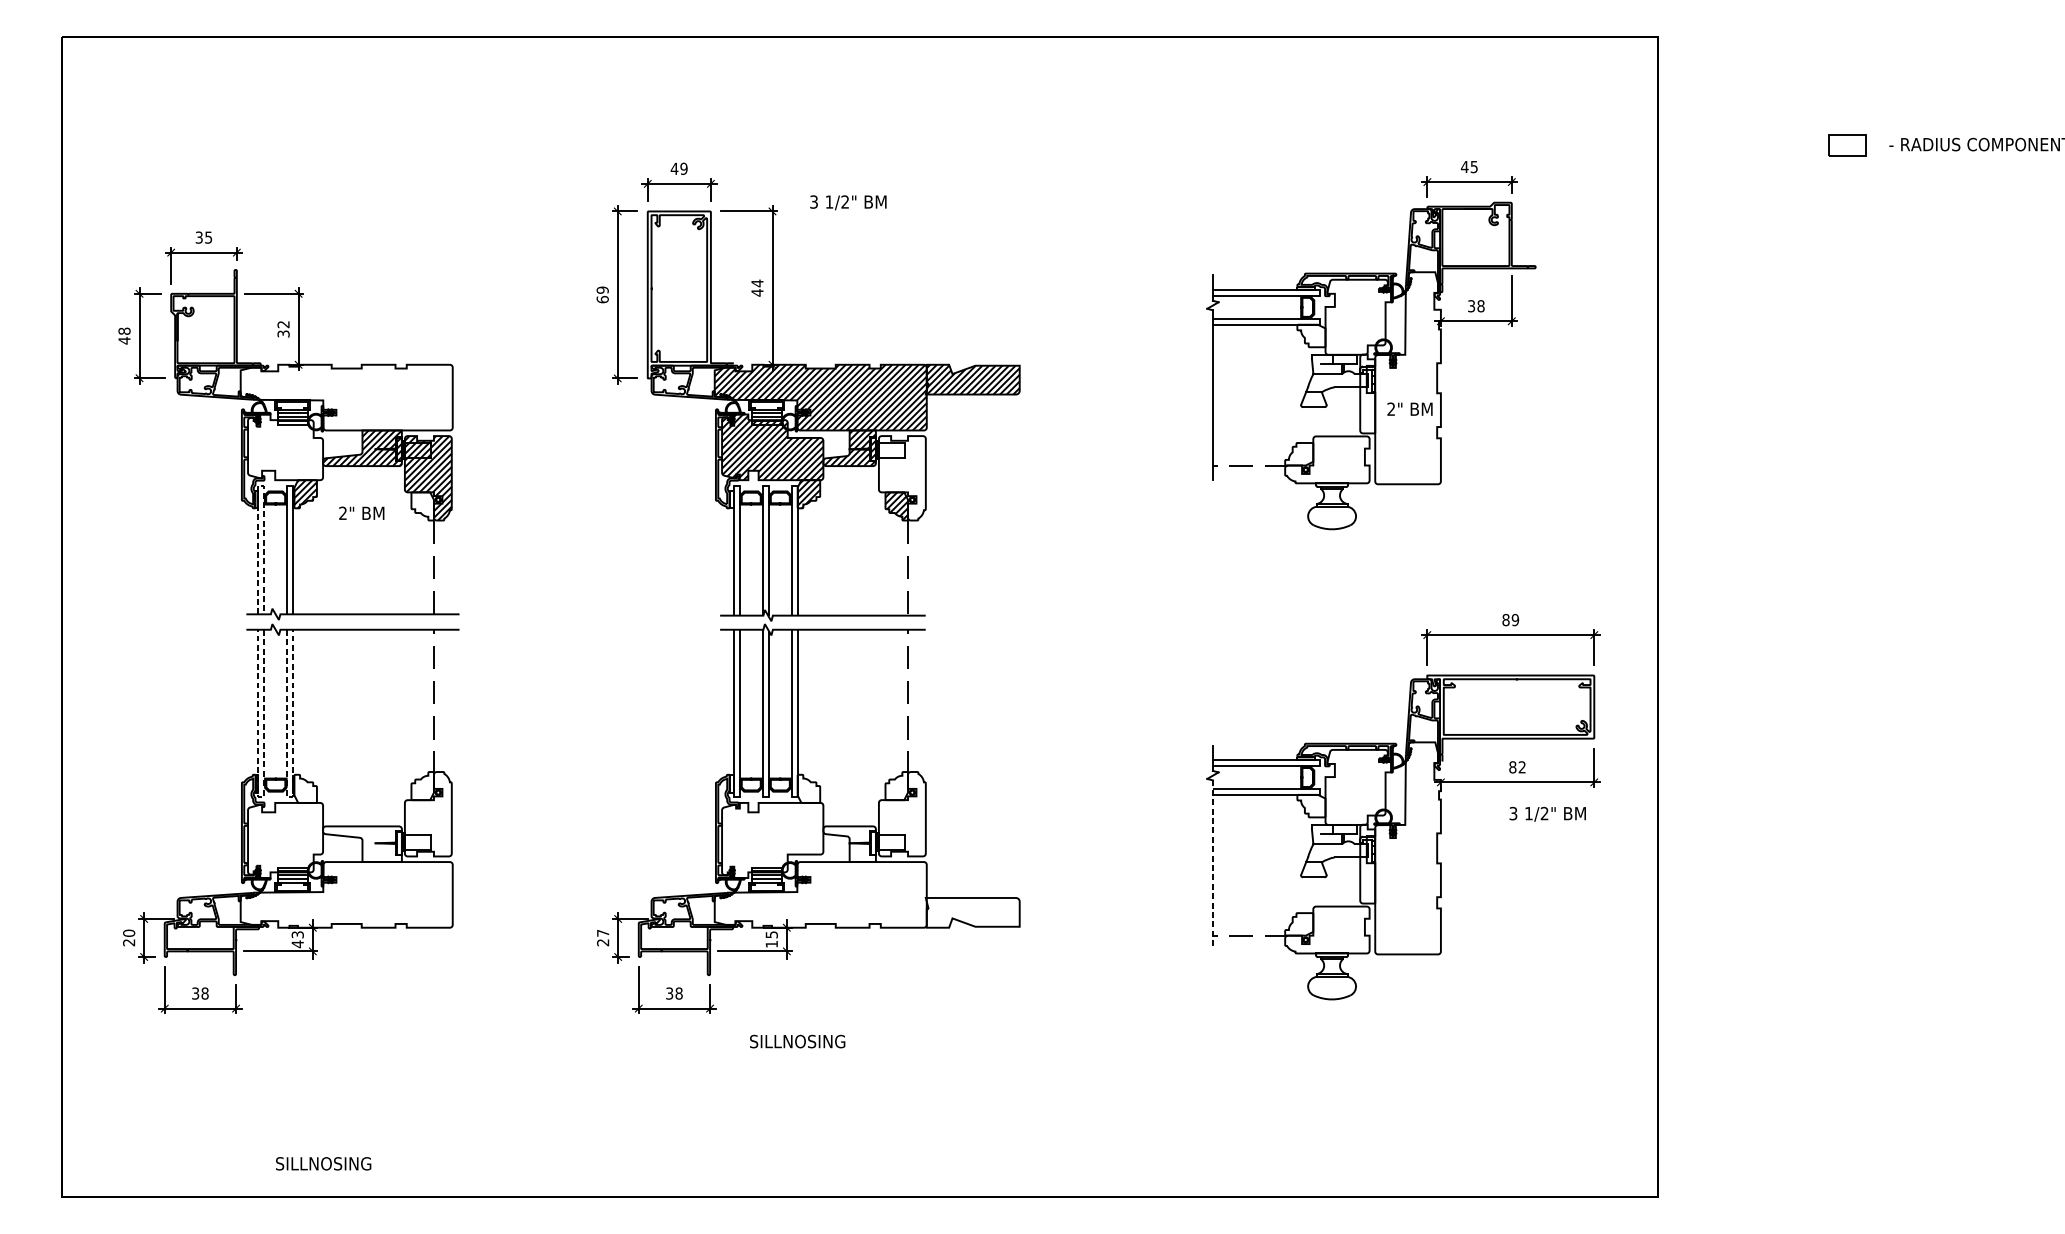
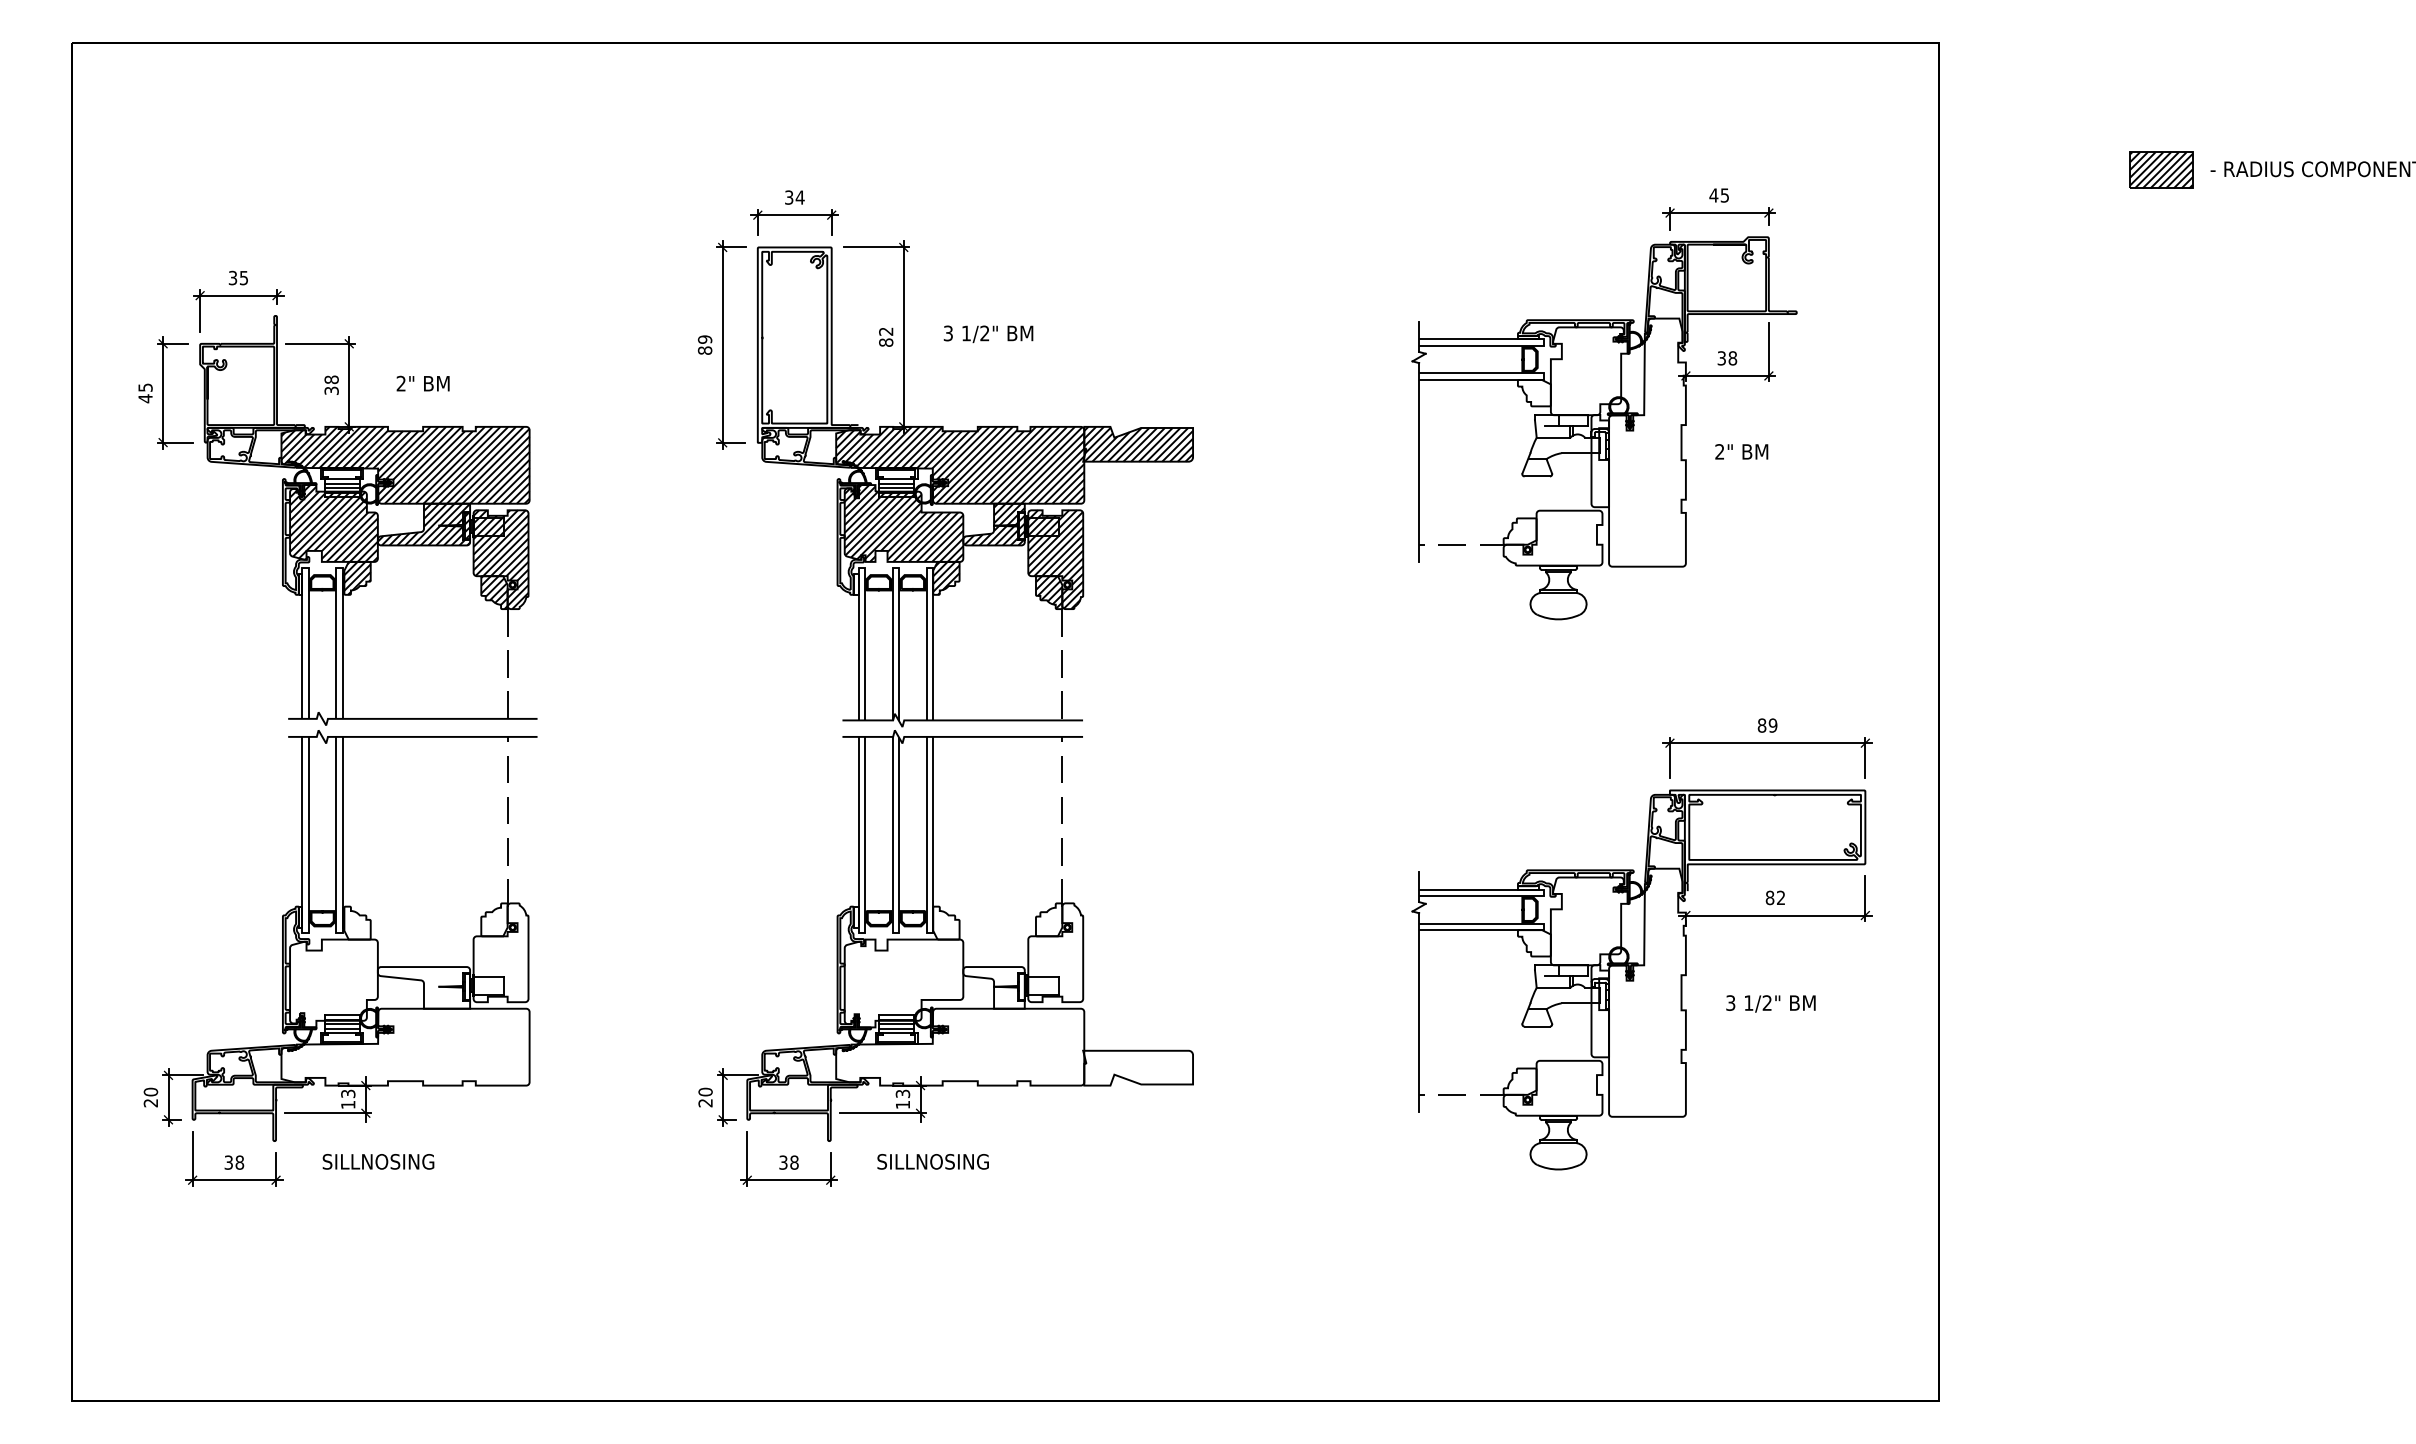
part: (1847, 144) -> (2161, 169), size x1.43
text: (679, 168) -> (794, 197), 49 -> 34
text: (848, 202) -> (988, 334), moved
text: (757, 288) -> (886, 337), 44 -> 82
text: (602, 299) -> (704, 350), 69 -> 89
text: (283, 324) -> (331, 379), 32 -> 38
text: (124, 331) -> (145, 387), 48 -> 45
hatch: (346, 396) -> (405, 464), added
text: (1409, 408) -> (1741, 451), moved
hatch: (285, 447) -> (333, 523), added
hatch: (902, 478) -> (1055, 559), added
line: (261, 485) -> (305, 568), dashed -> solid
hatch: (422, 506) -> (494, 592), added
text: (361, 513) -> (422, 383), moved
line: (260, 797) -> (304, 933), dashed -> solid
line: (290, 797) -> (339, 933), dashed -> solid
text: (1547, 813) -> (1770, 1003), moved
line: (1213, 866) -> (1419, 1013), dashed -> solid
text: (603, 932) -> (705, 1091), 27 -> 20
text: (771, 934) -> (902, 1093), 15 -> 13
text: (297, 943) -> (348, 1104), 43 -> 13
text: (797, 1041) -> (932, 1161), moved
text: (323, 1163) -> (378, 1161), moved

